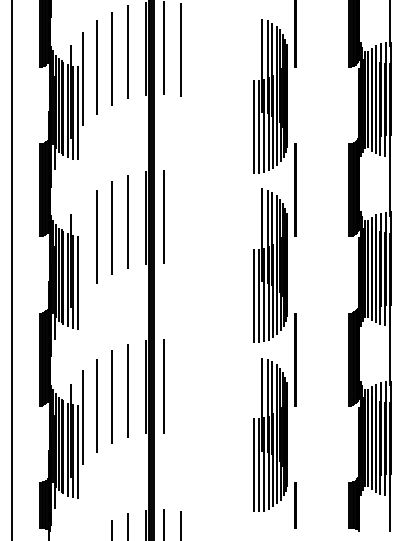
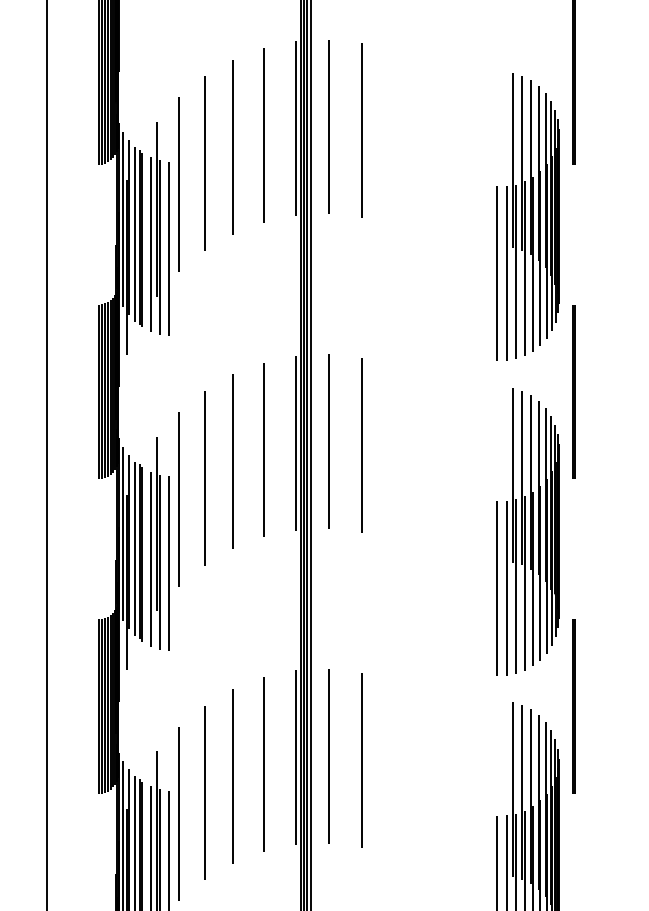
line: (180, 218) -> (360, 444), added
line: (82, 248) -> (178, 499), added
line: (181, 388) -> (362, 760), added

